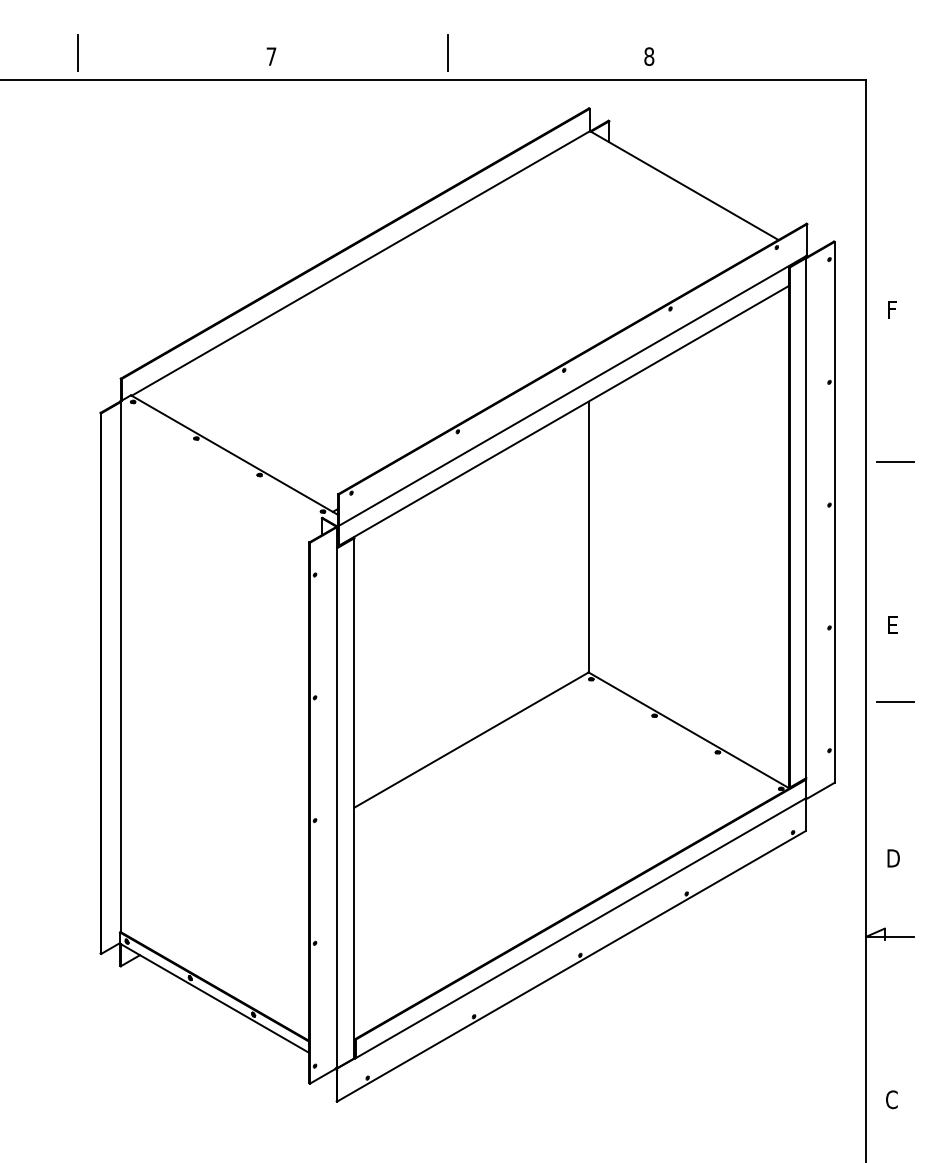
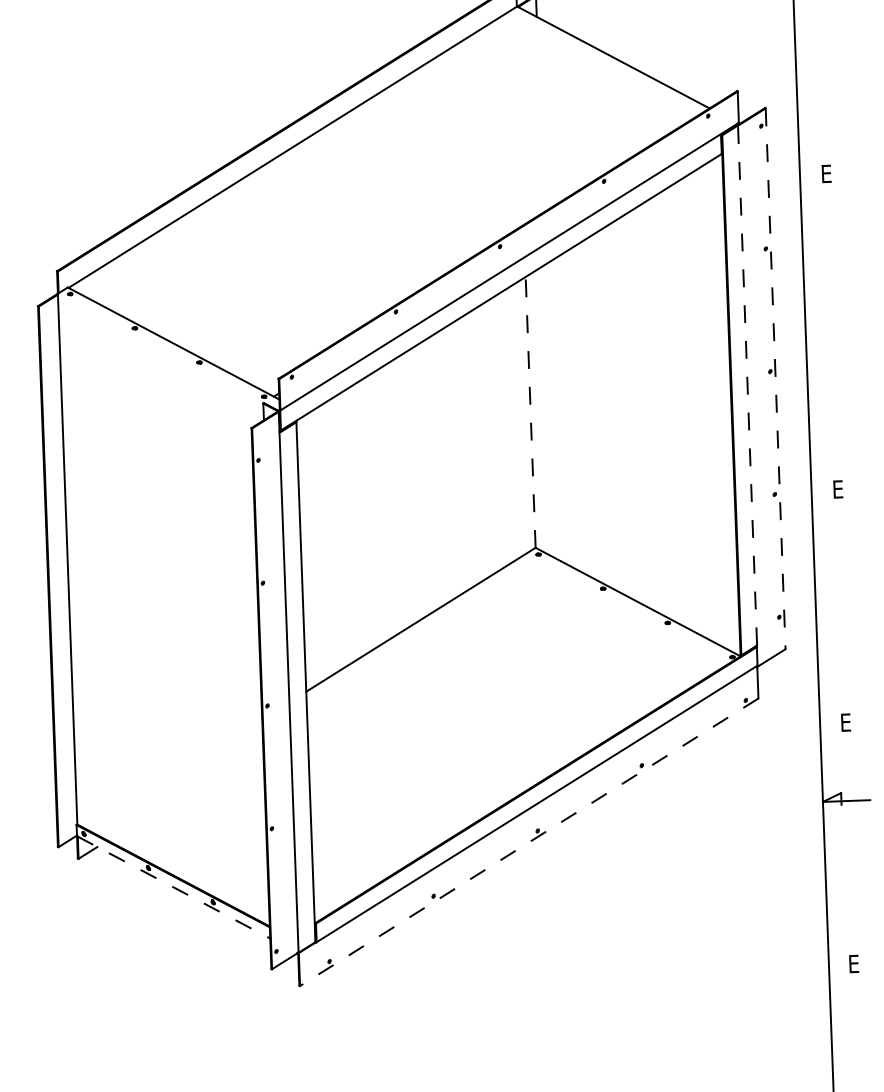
text: (893, 309) -> (827, 173), F -> E
line: (895, 461) -> (834, 325), removed
line: (834, 512) -> (775, 378), solid -> dashed
line: (806, 517) -> (747, 384), solid -> dashed
line: (588, 537) -> (530, 412), solid -> dashed
line: (895, 702) -> (843, 566), removed
text: (893, 858) -> (847, 722), D -> E
line: (571, 966) -> (529, 842), solid -> dashed
line: (215, 998) -> (174, 887), solid -> dashed
text: (891, 1099) -> (854, 963), C -> E

